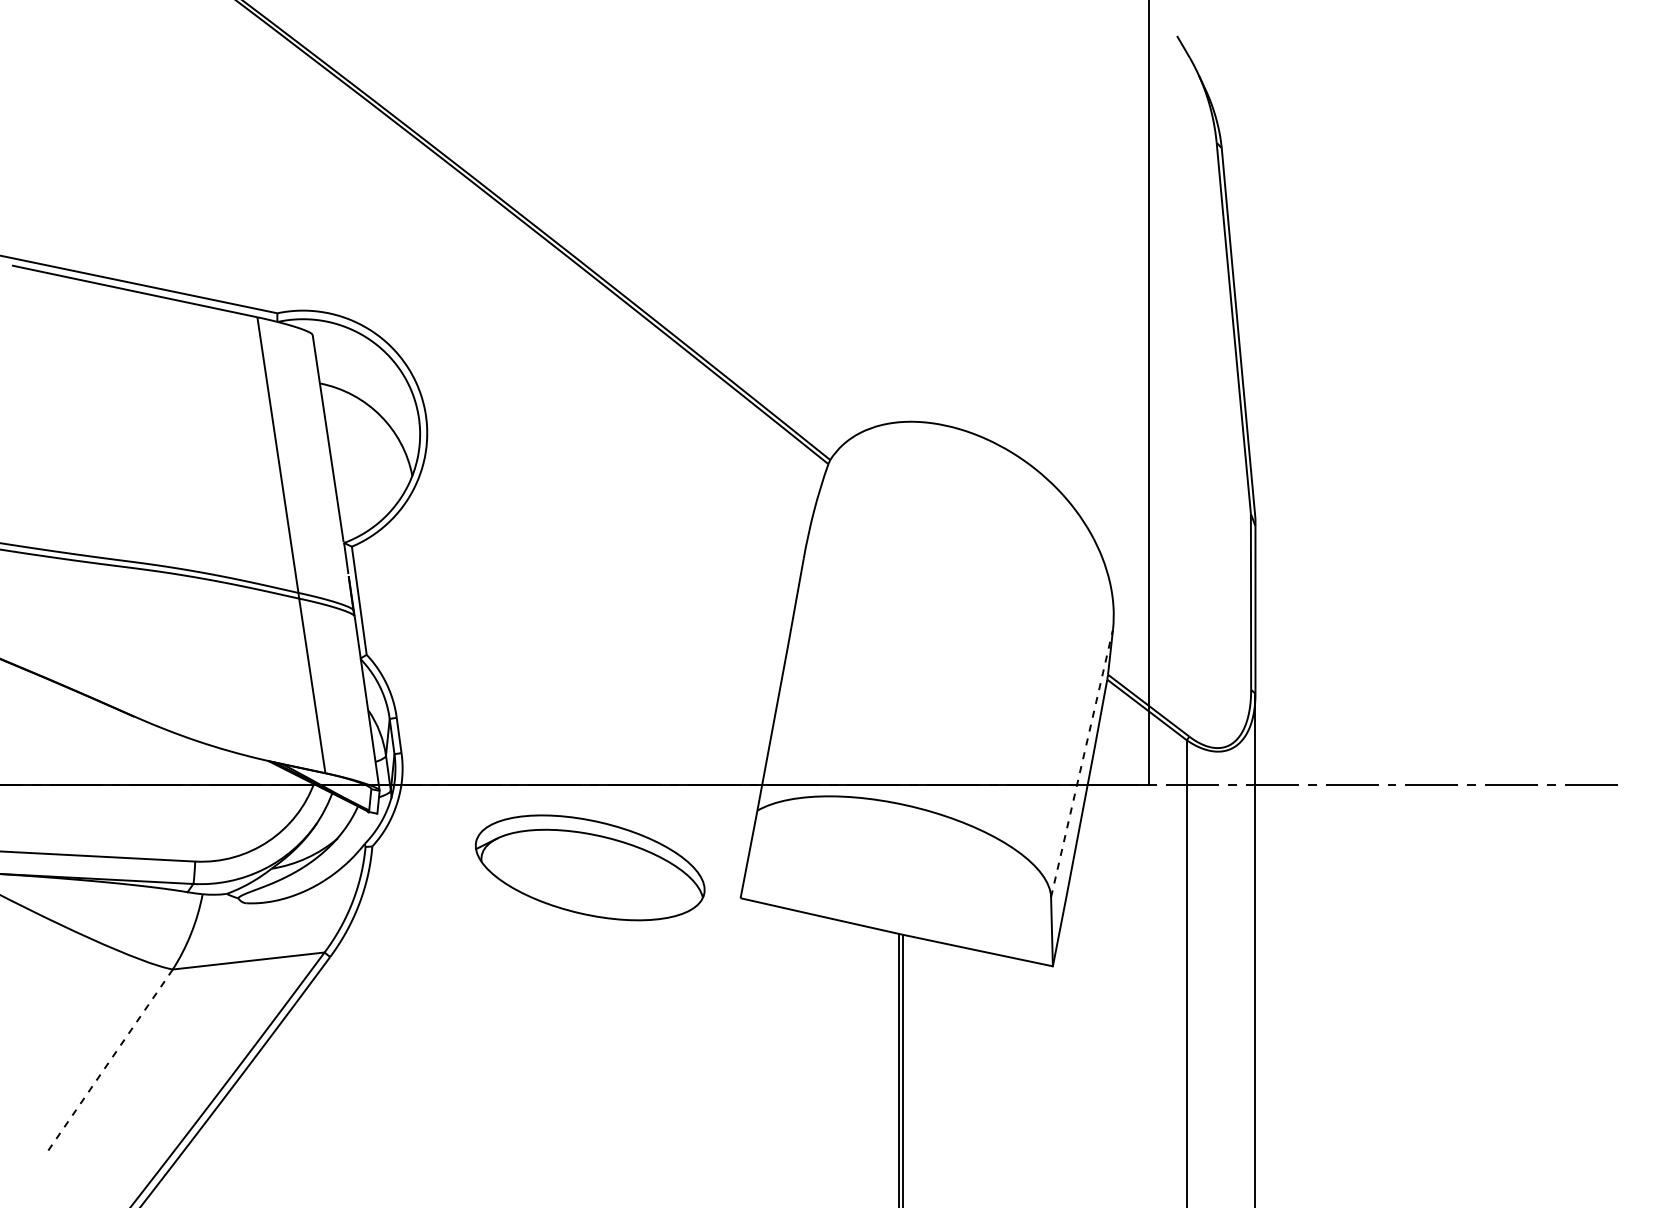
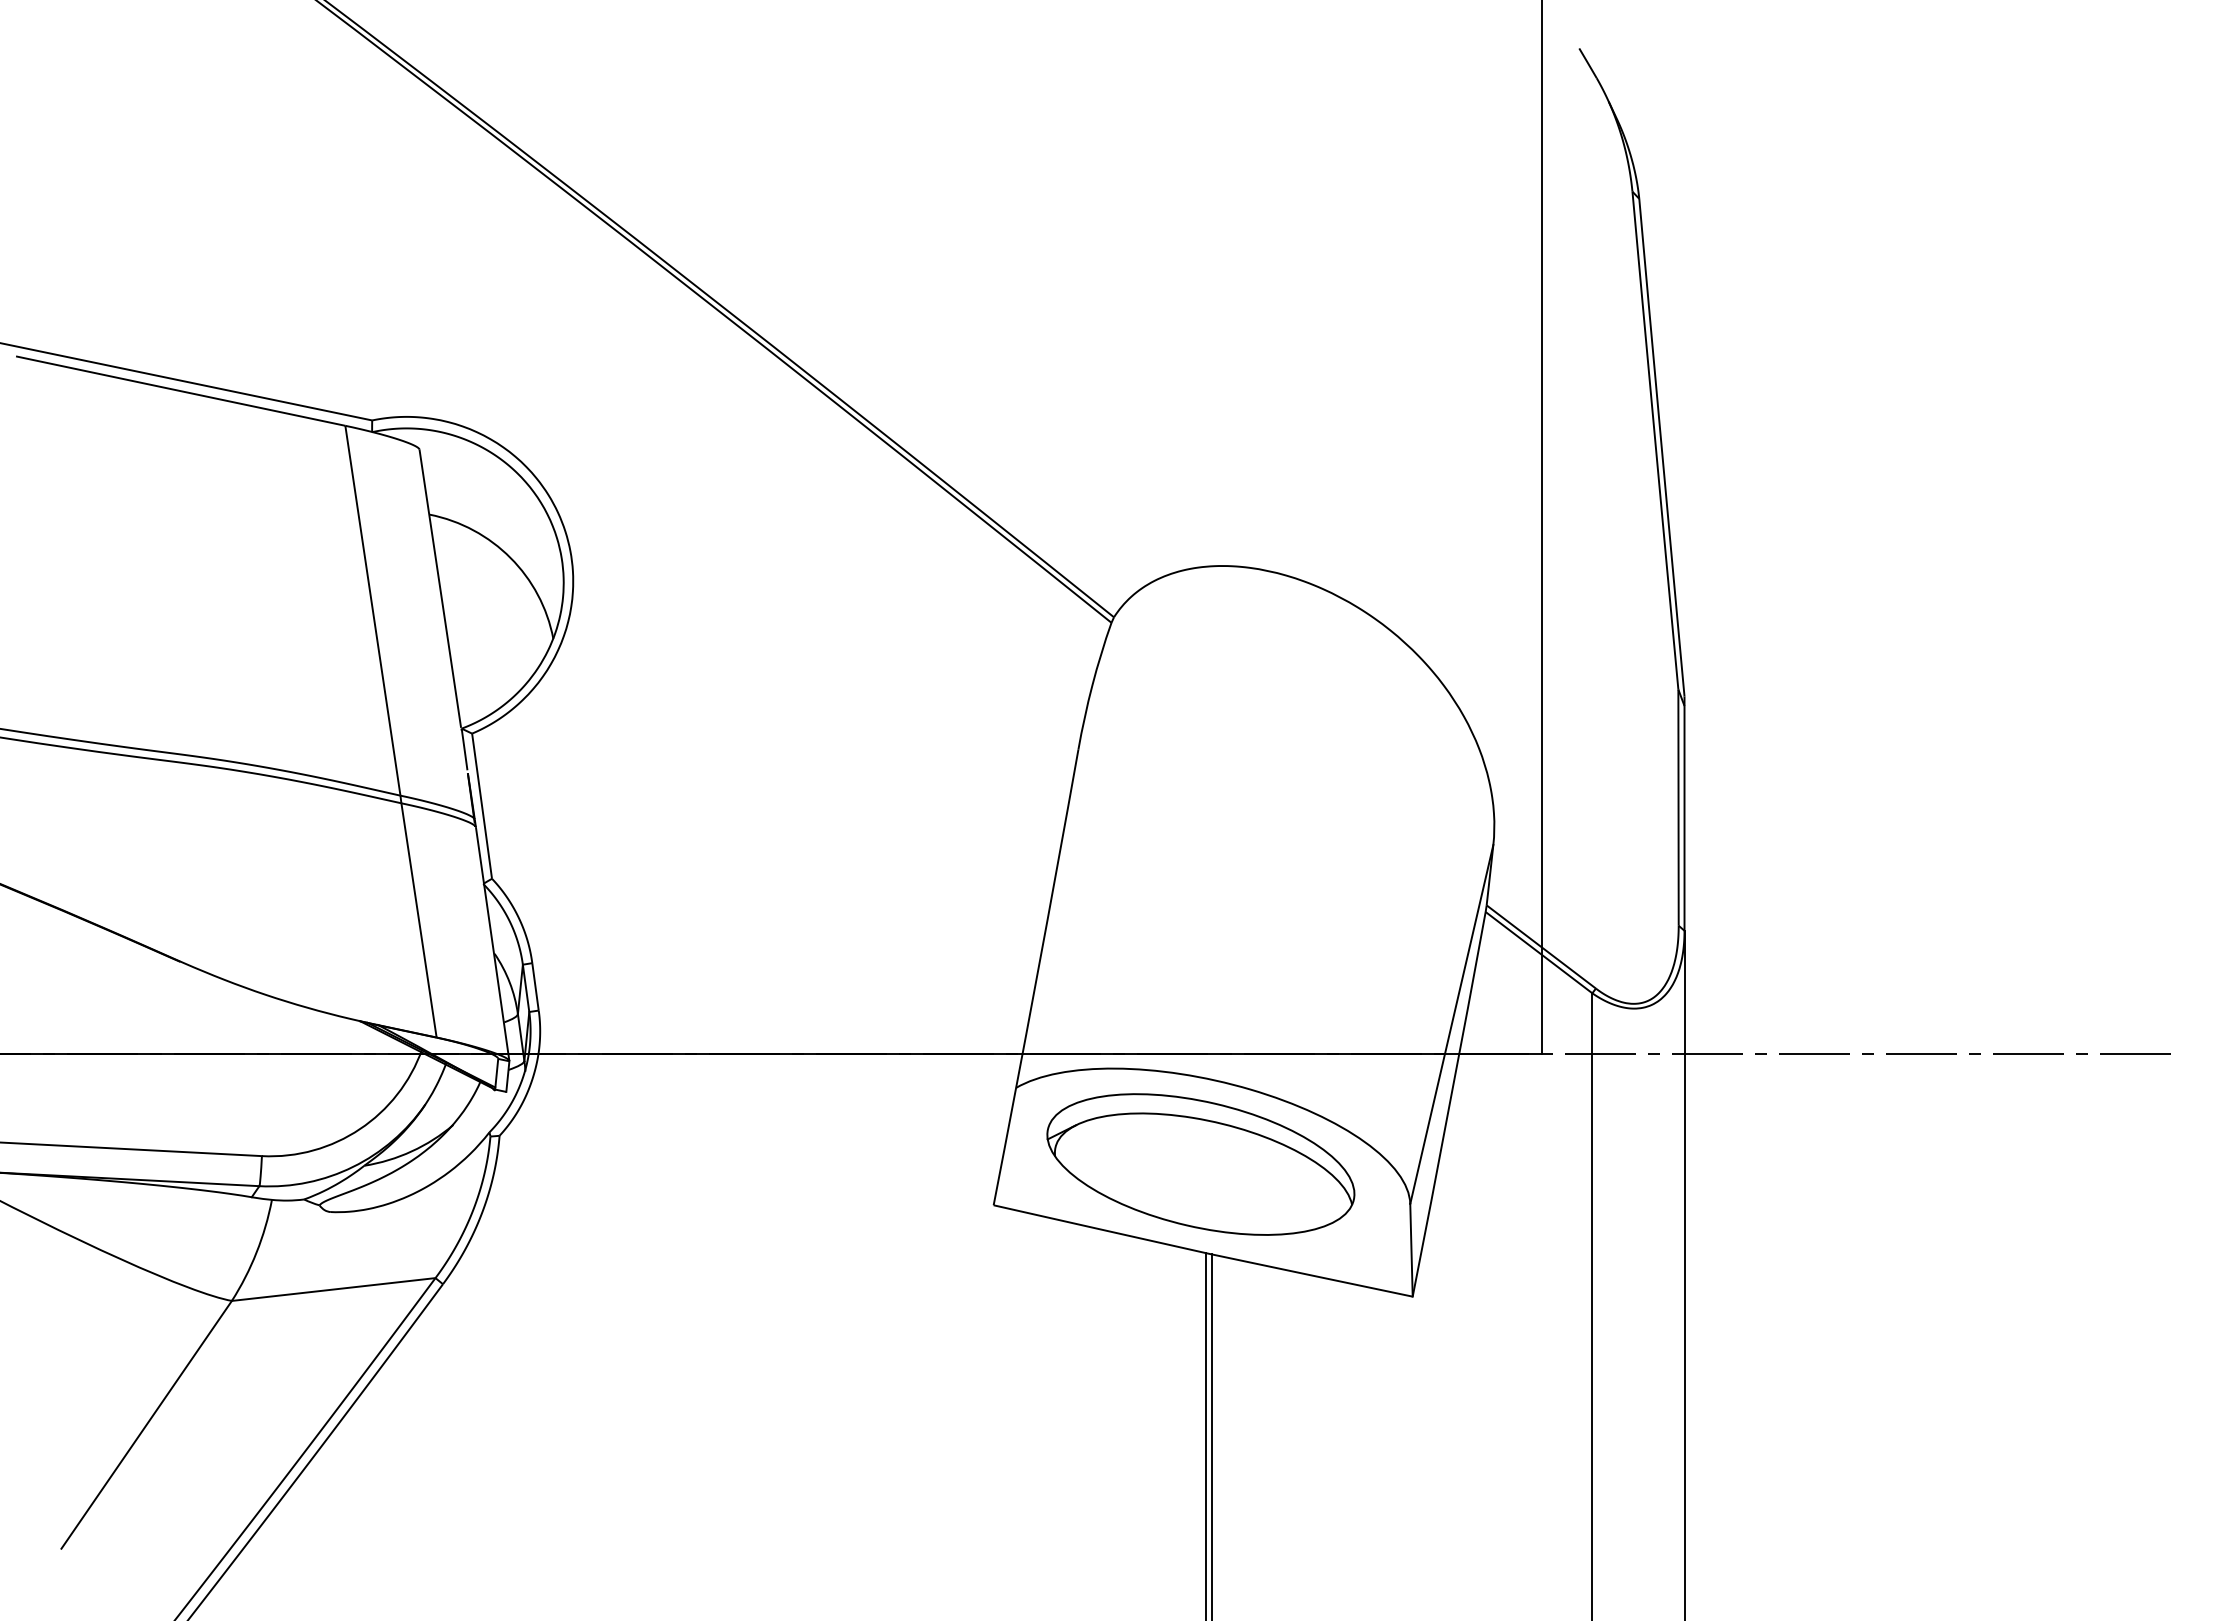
line: (1081, 763) -> (1451, 1024), dashed -> solid
part: (589, 867) -> (1200, 1164), moved
line: (109, 1062) -> (146, 1425), dashed -> solid

